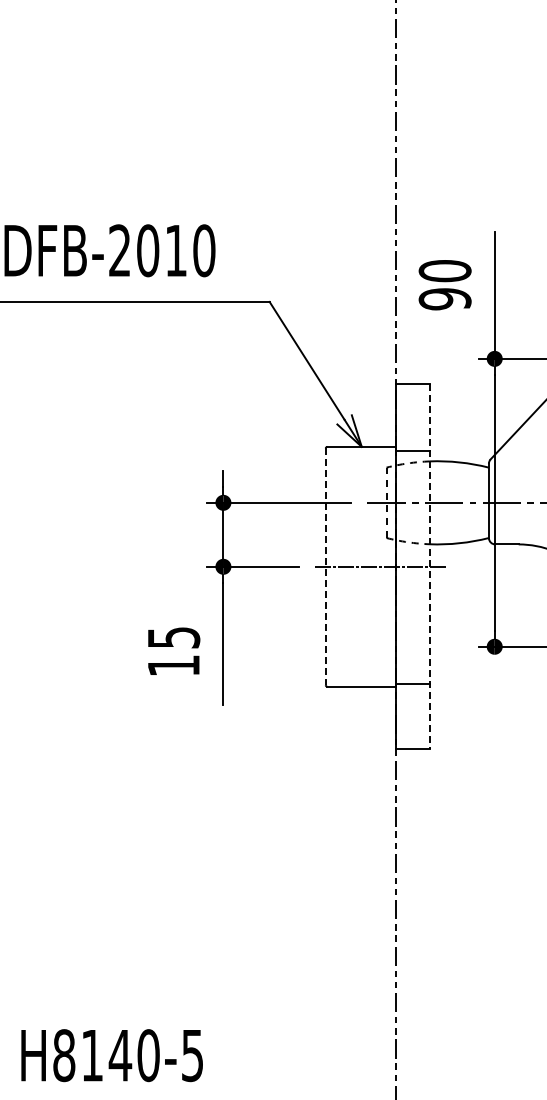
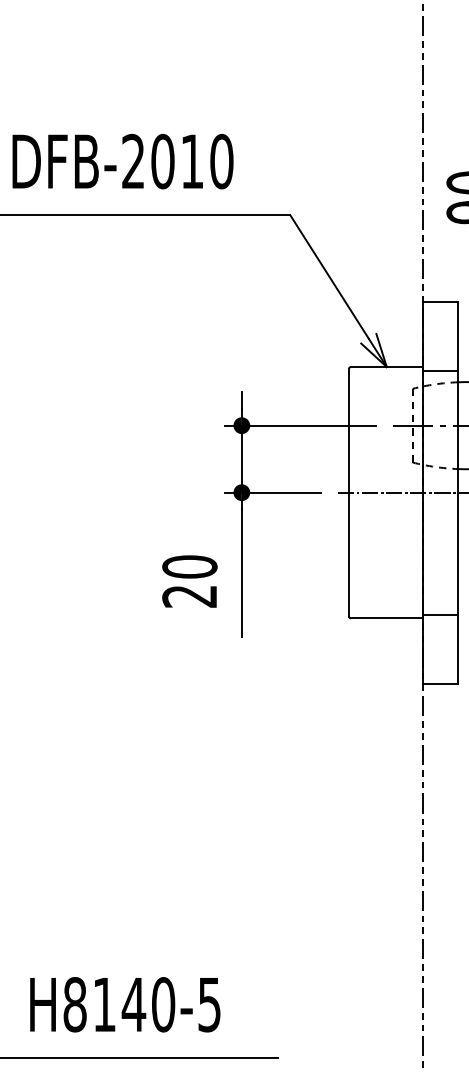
line: (325, 567) -> (348, 493), dashed -> solid
line: (429, 567) -> (457, 493), dashed -> solid
text: (173, 651) -> (189, 581), 15 -> 20

